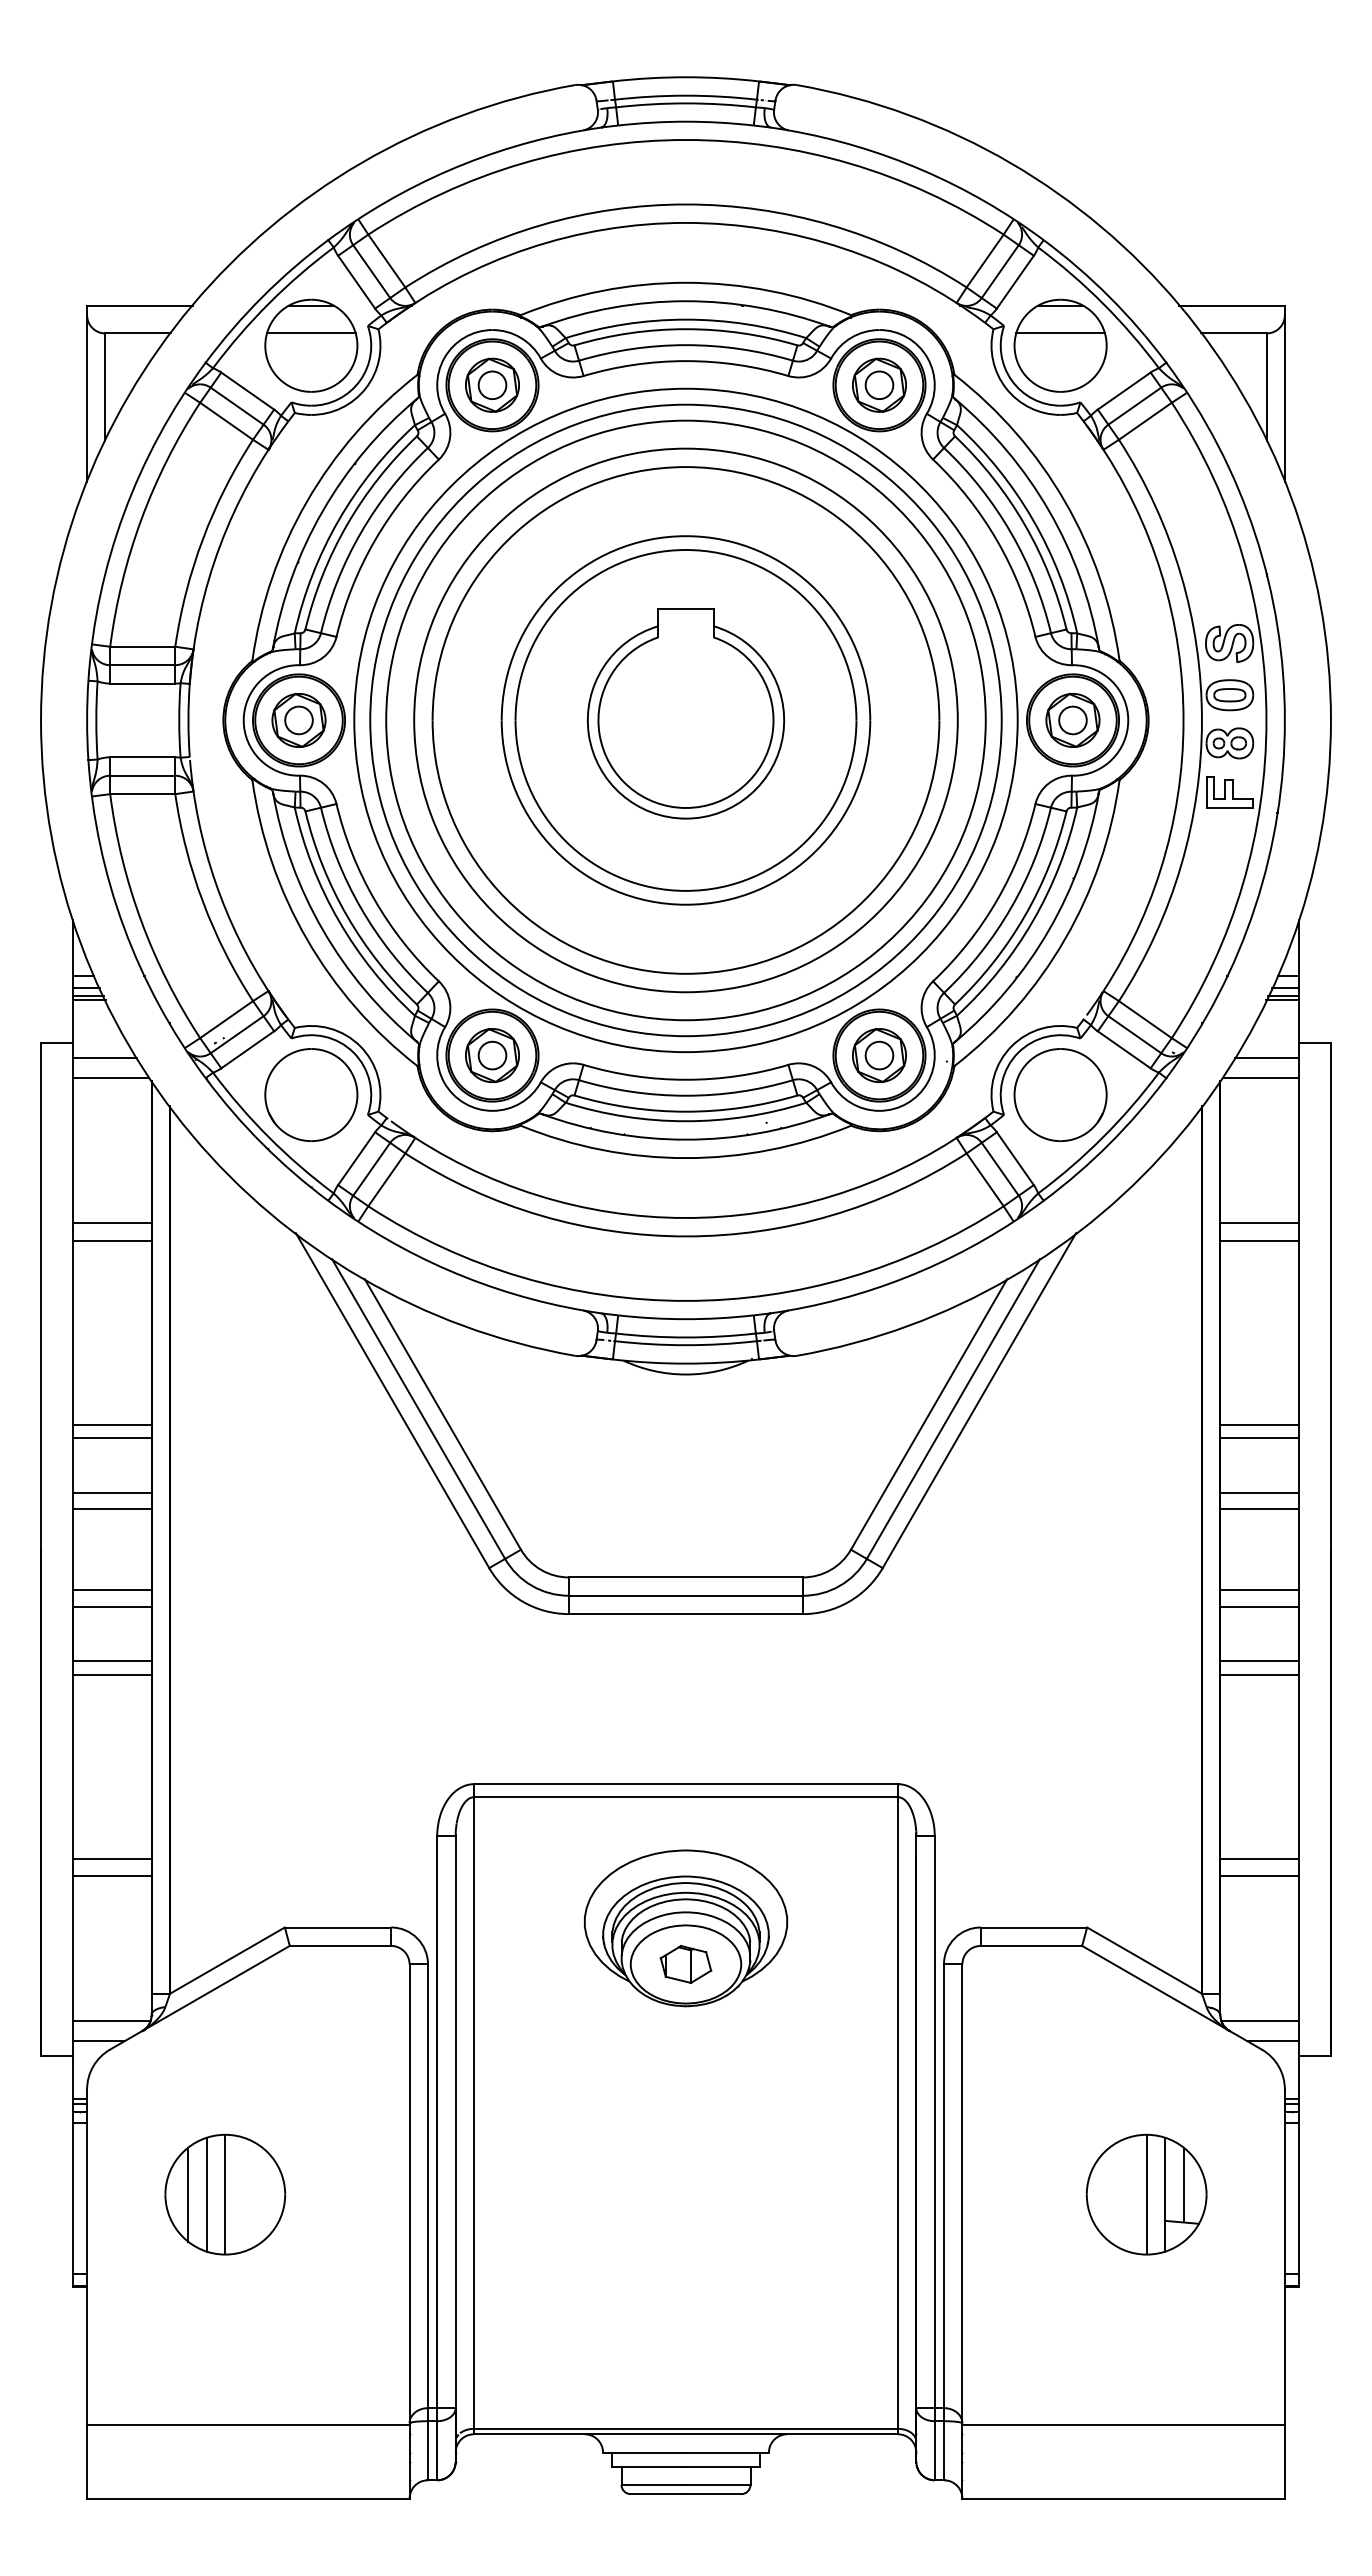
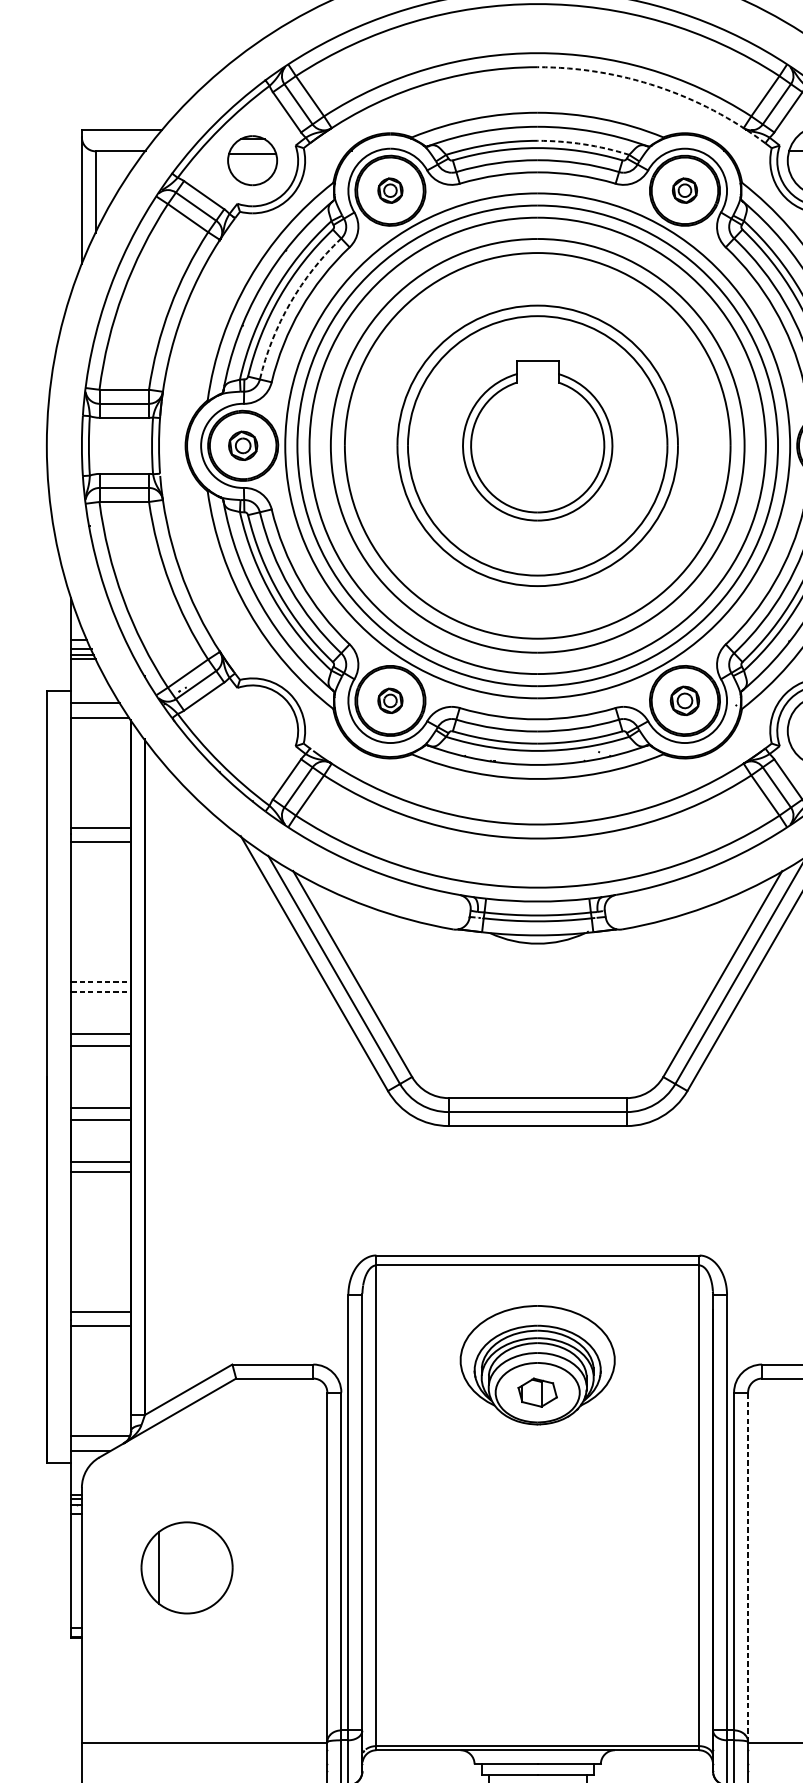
arc: (843, 248) -> (657, 86), solid -> dashed
arc: (746, 324) -> (583, 144), solid -> dashed
part: (311, 345) -> (252, 160), size x0.7
part: (492, 384) -> (390, 190), size x0.6
part: (879, 384) -> (684, 190), size x0.6
arc: (360, 532) -> (289, 302), solid -> dashed
part: (298, 720) -> (242, 445), size x0.7
part: (492, 1055) -> (390, 700), size x0.6
part: (879, 1055) -> (684, 700), size x0.7
part: (311, 1094) -> (252, 730), removed
line: (112, 1424) -> (101, 981), solid -> dashed
line: (112, 1438) -> (101, 992), solid -> dashed
line: (962, 2193) -> (748, 1567), solid -> dashed
line: (206, 2194) -> (172, 1567), removed
line: (225, 2194) -> (187, 1567), removed

